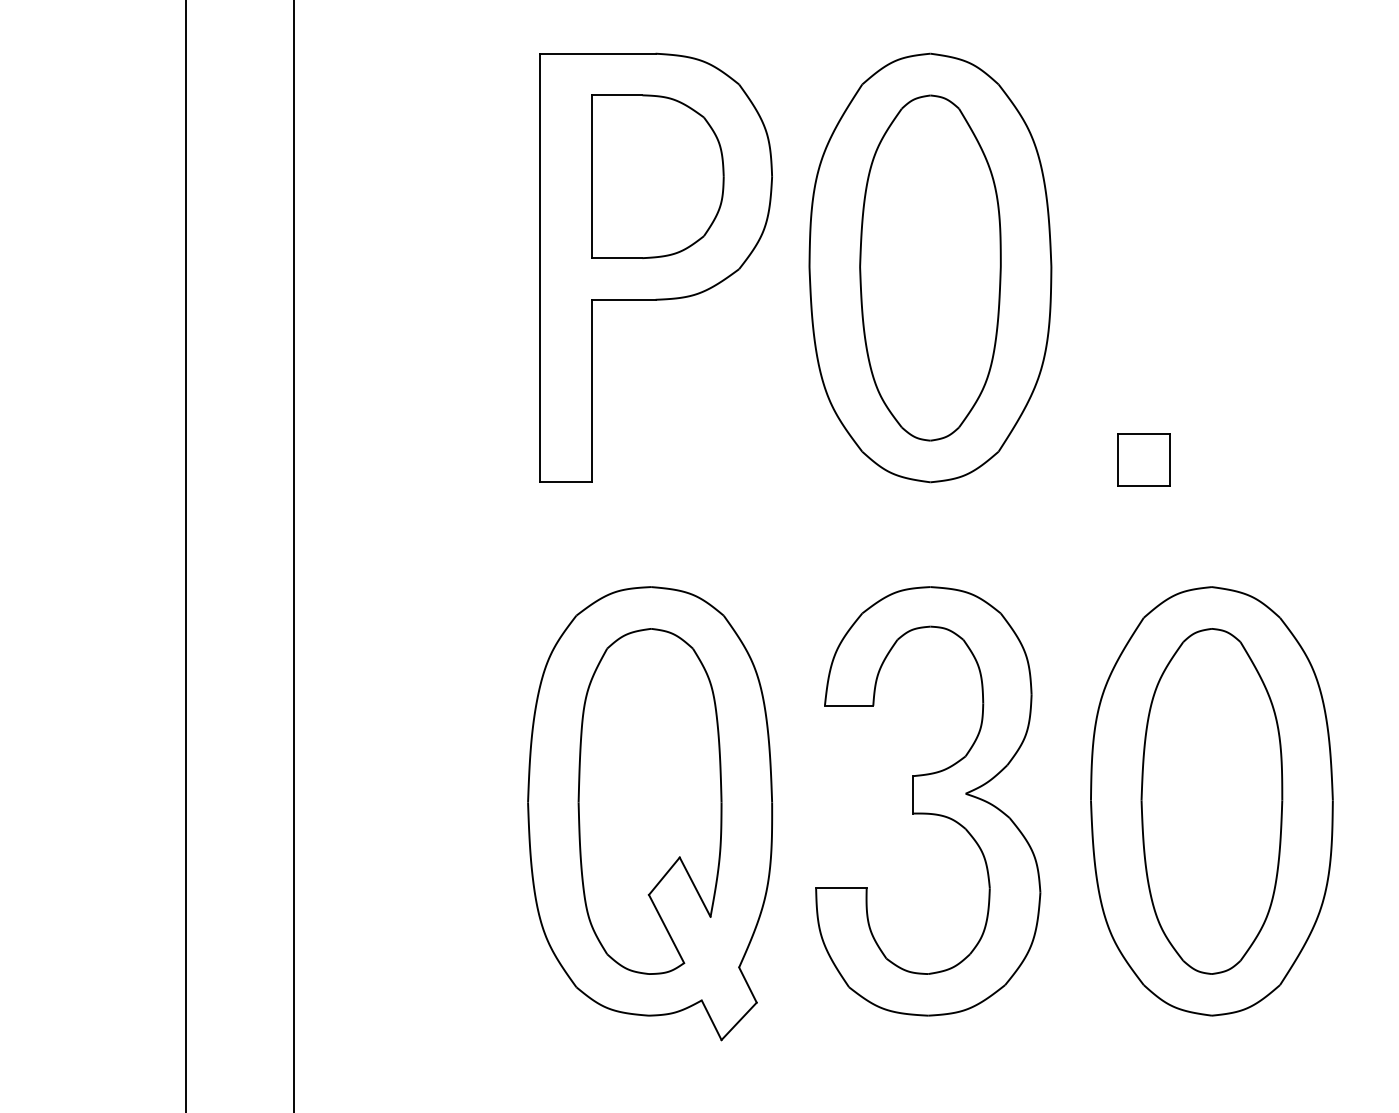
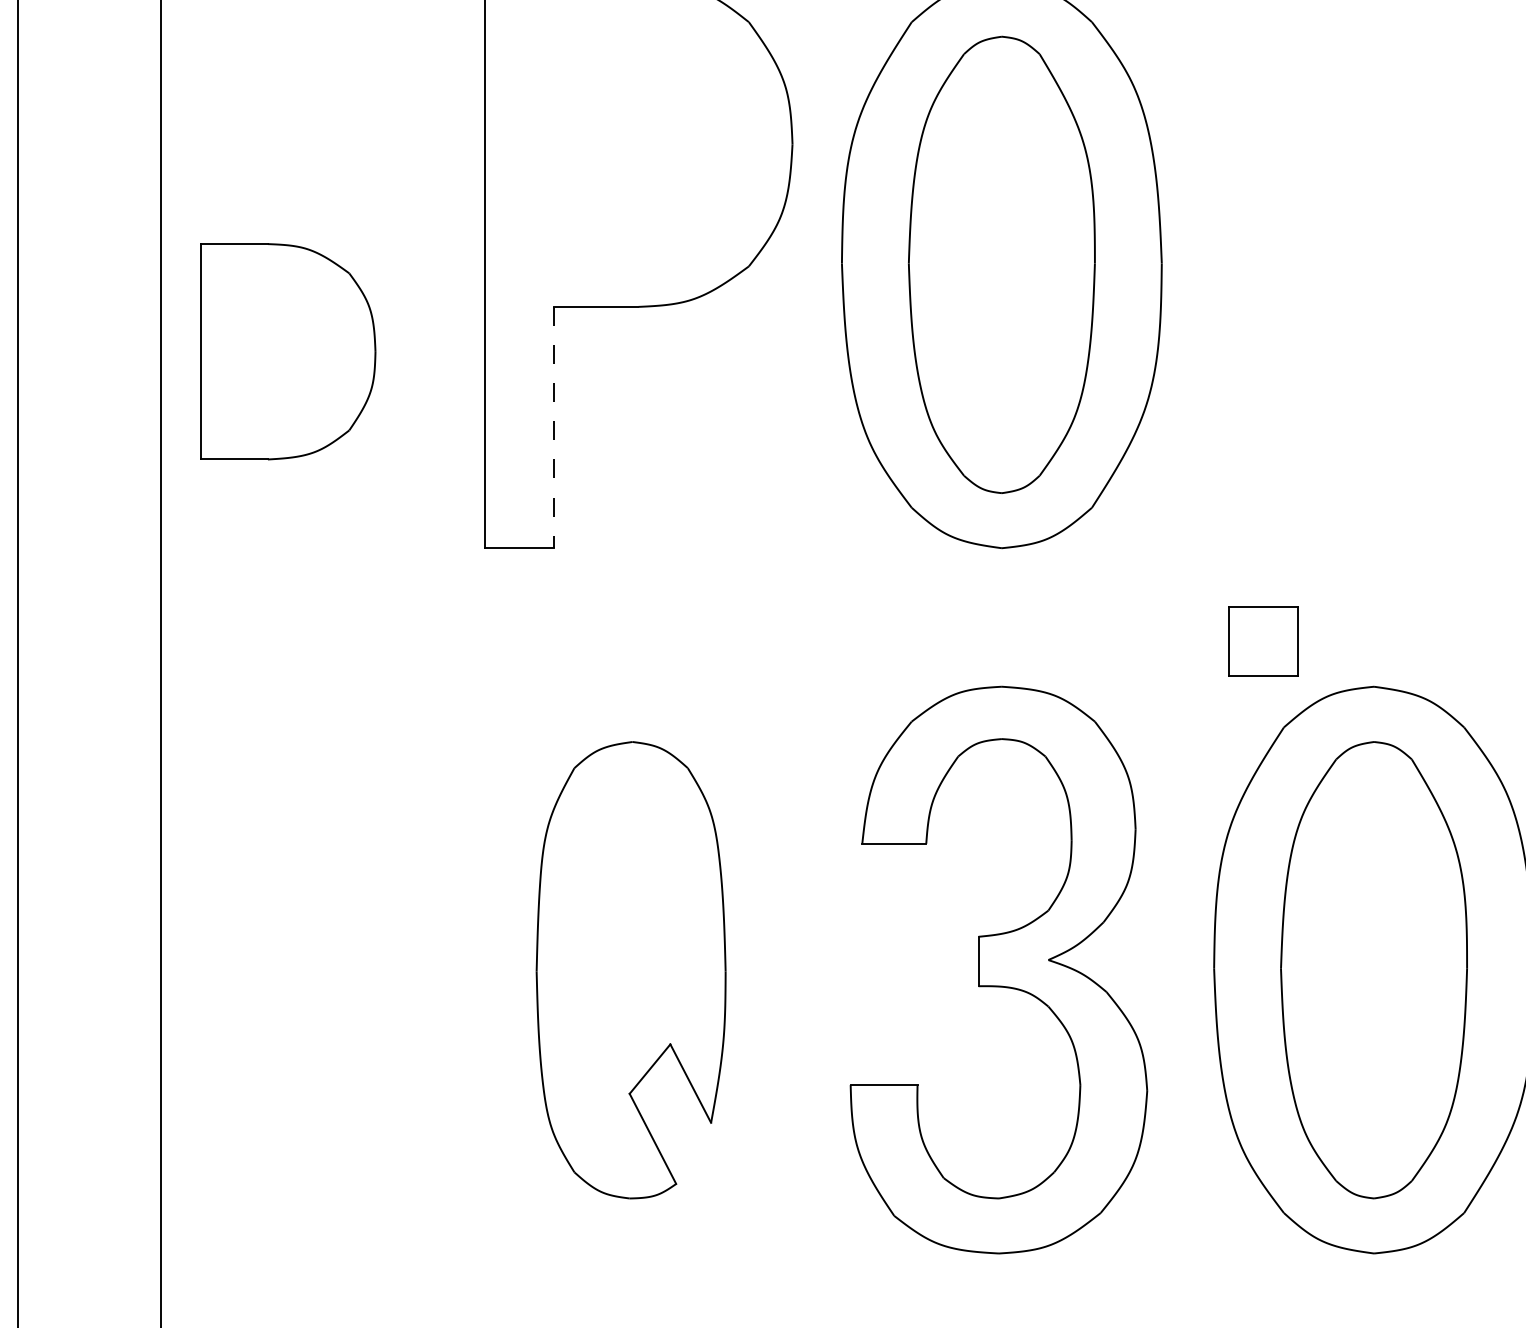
part: (657, 176) -> (287, 351), moved
line: (591, 391) -> (553, 428), solid -> dashed
part: (1143, 459) -> (1262, 641), moved
part: (650, 813) -> (631, 986), removed

